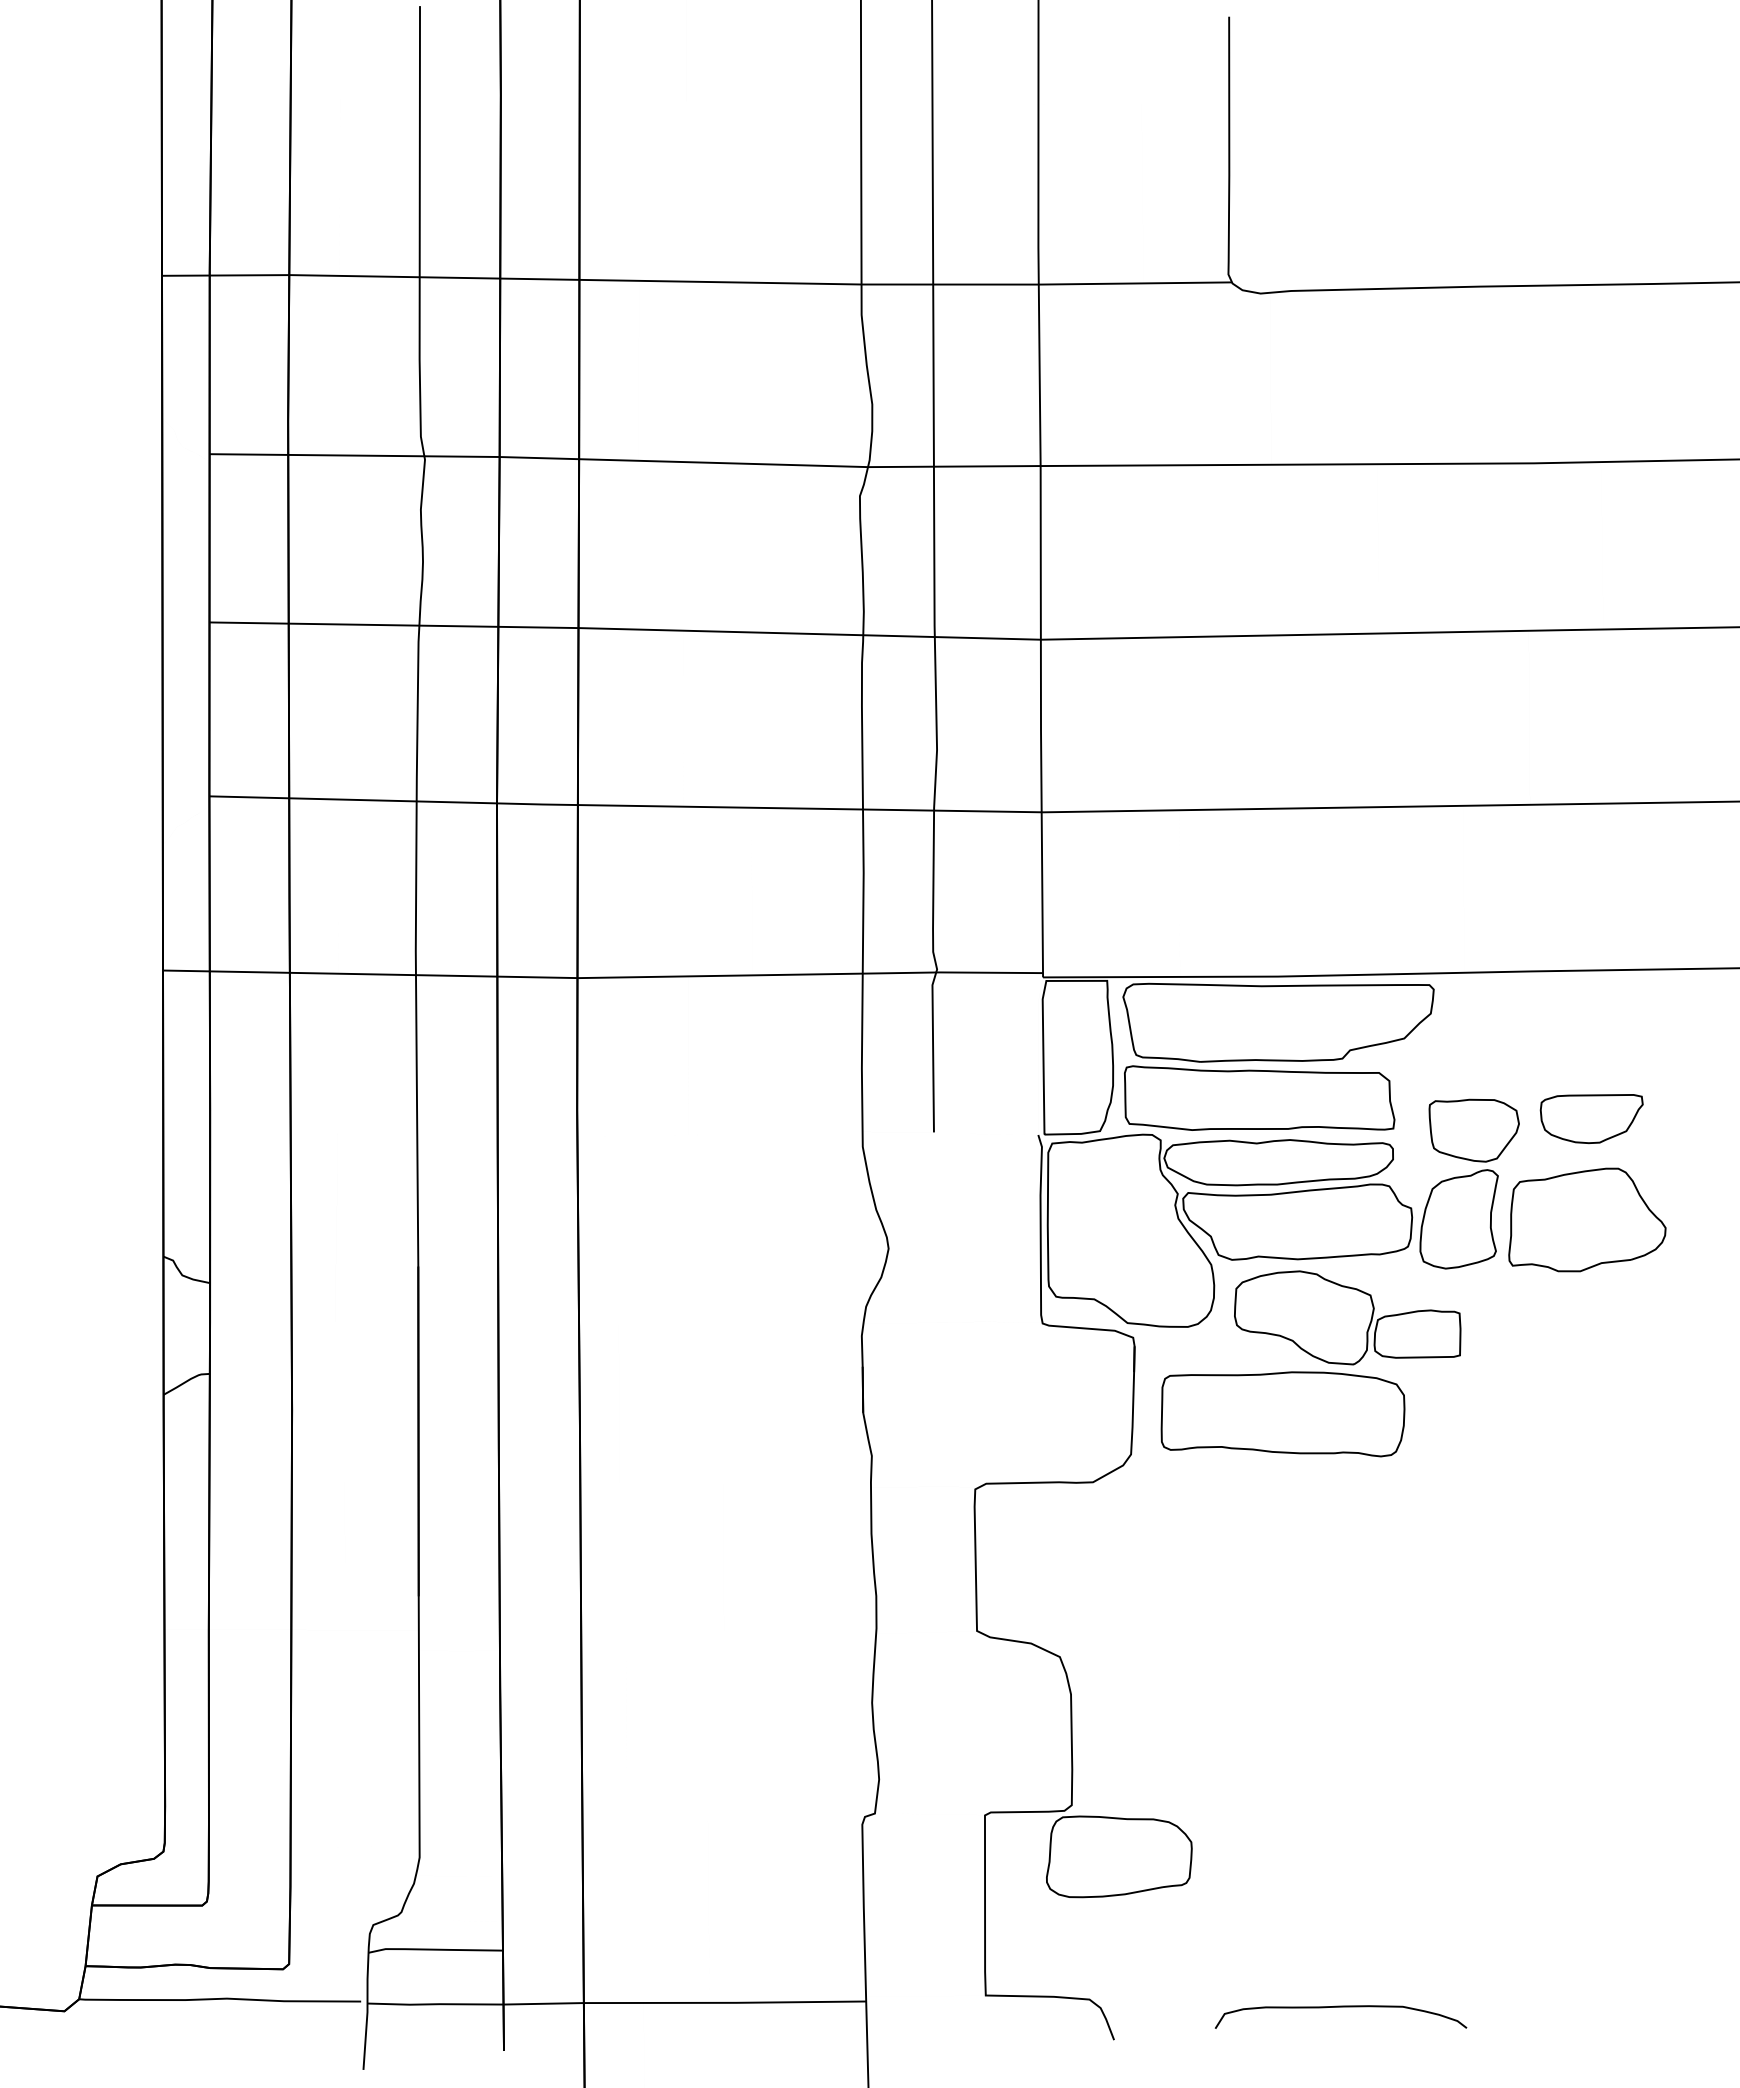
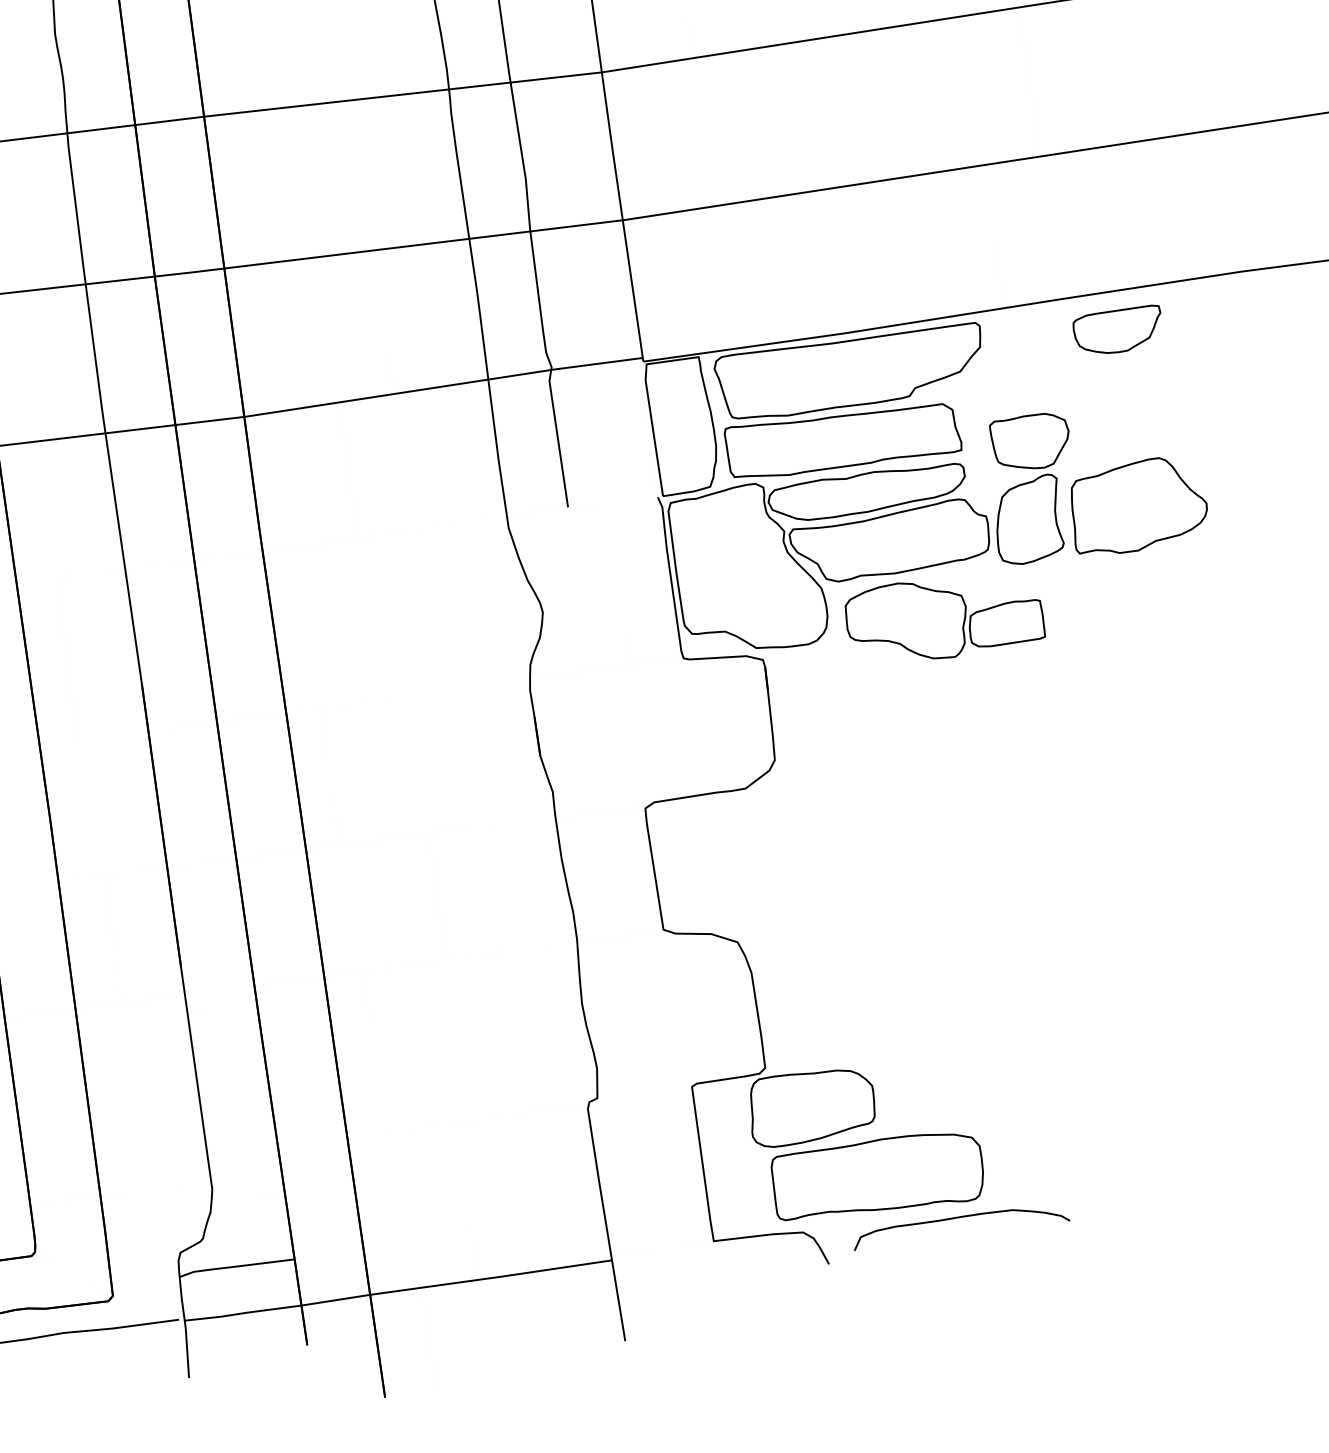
part: (1591, 1119) -> (1118, 331), moved
part: (1282, 1414) -> (877, 1176), moved
curve: (1340, 2007) -> (959, 1218), moved

